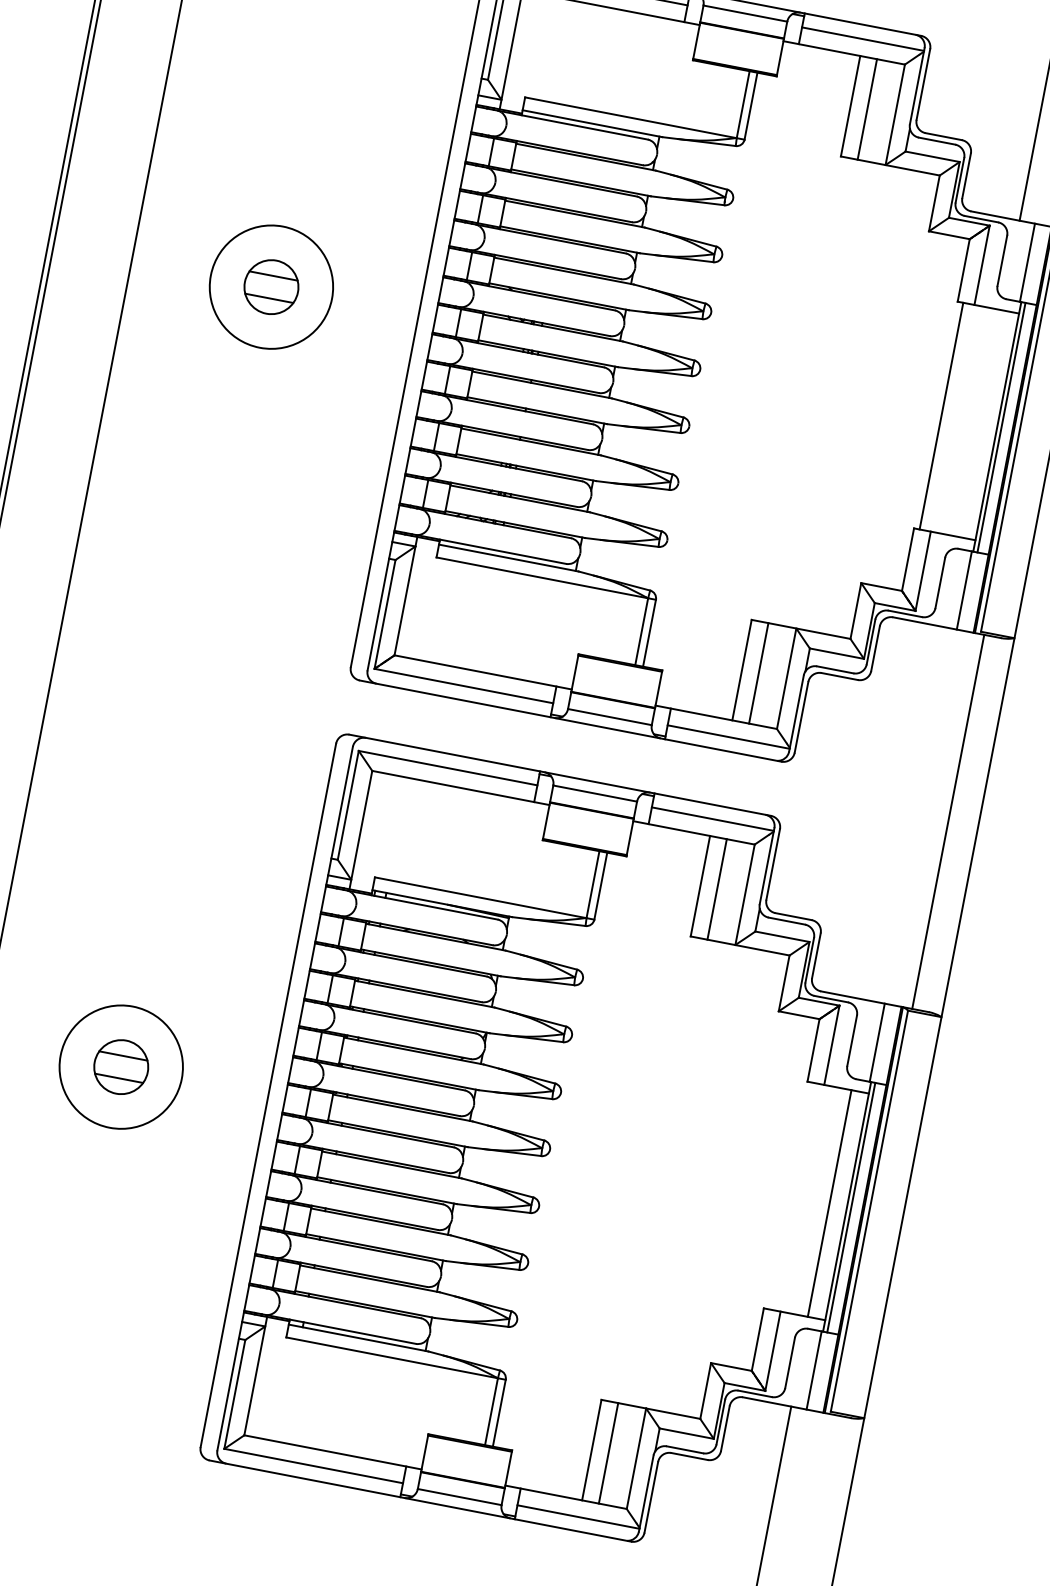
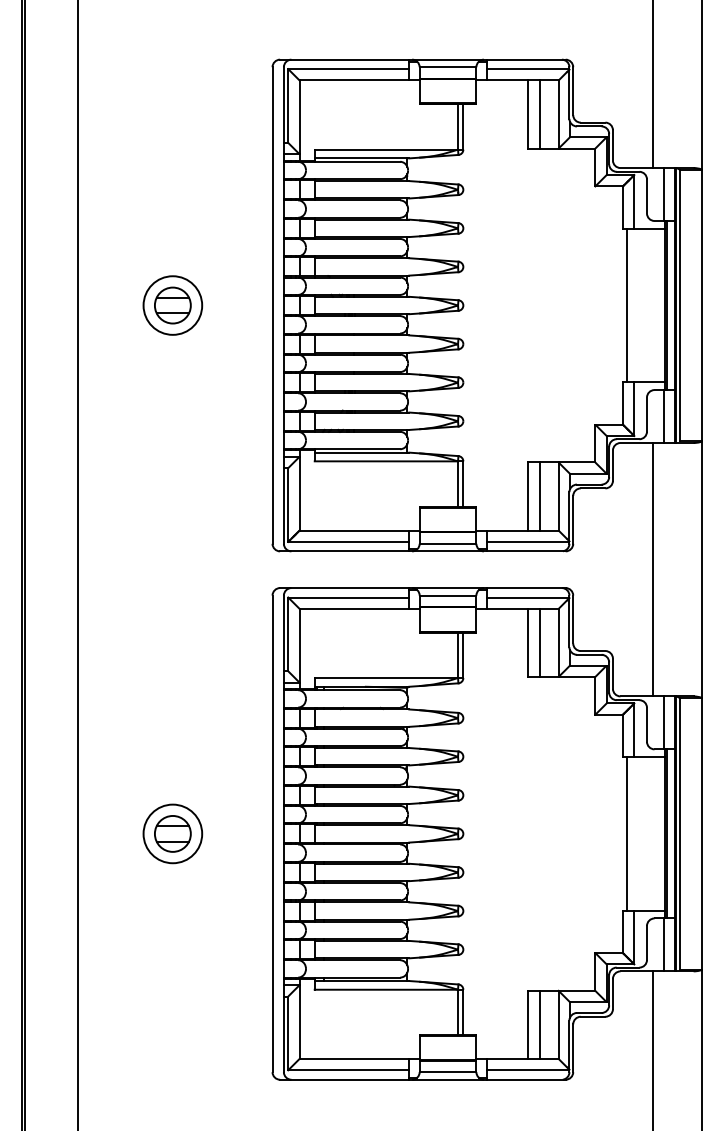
circle: (270, 286) -> (172, 305), size x0.71
line: (948, 821) -> (653, 569), moved
circle: (120, 1066) -> (172, 833), size x0.71
line: (829, 1202) -> (626, 833), moved

